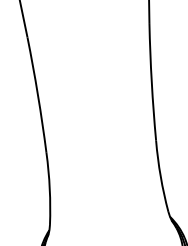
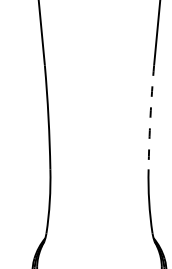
arc: (151, 82) -> (150, 117), solid -> dashed

